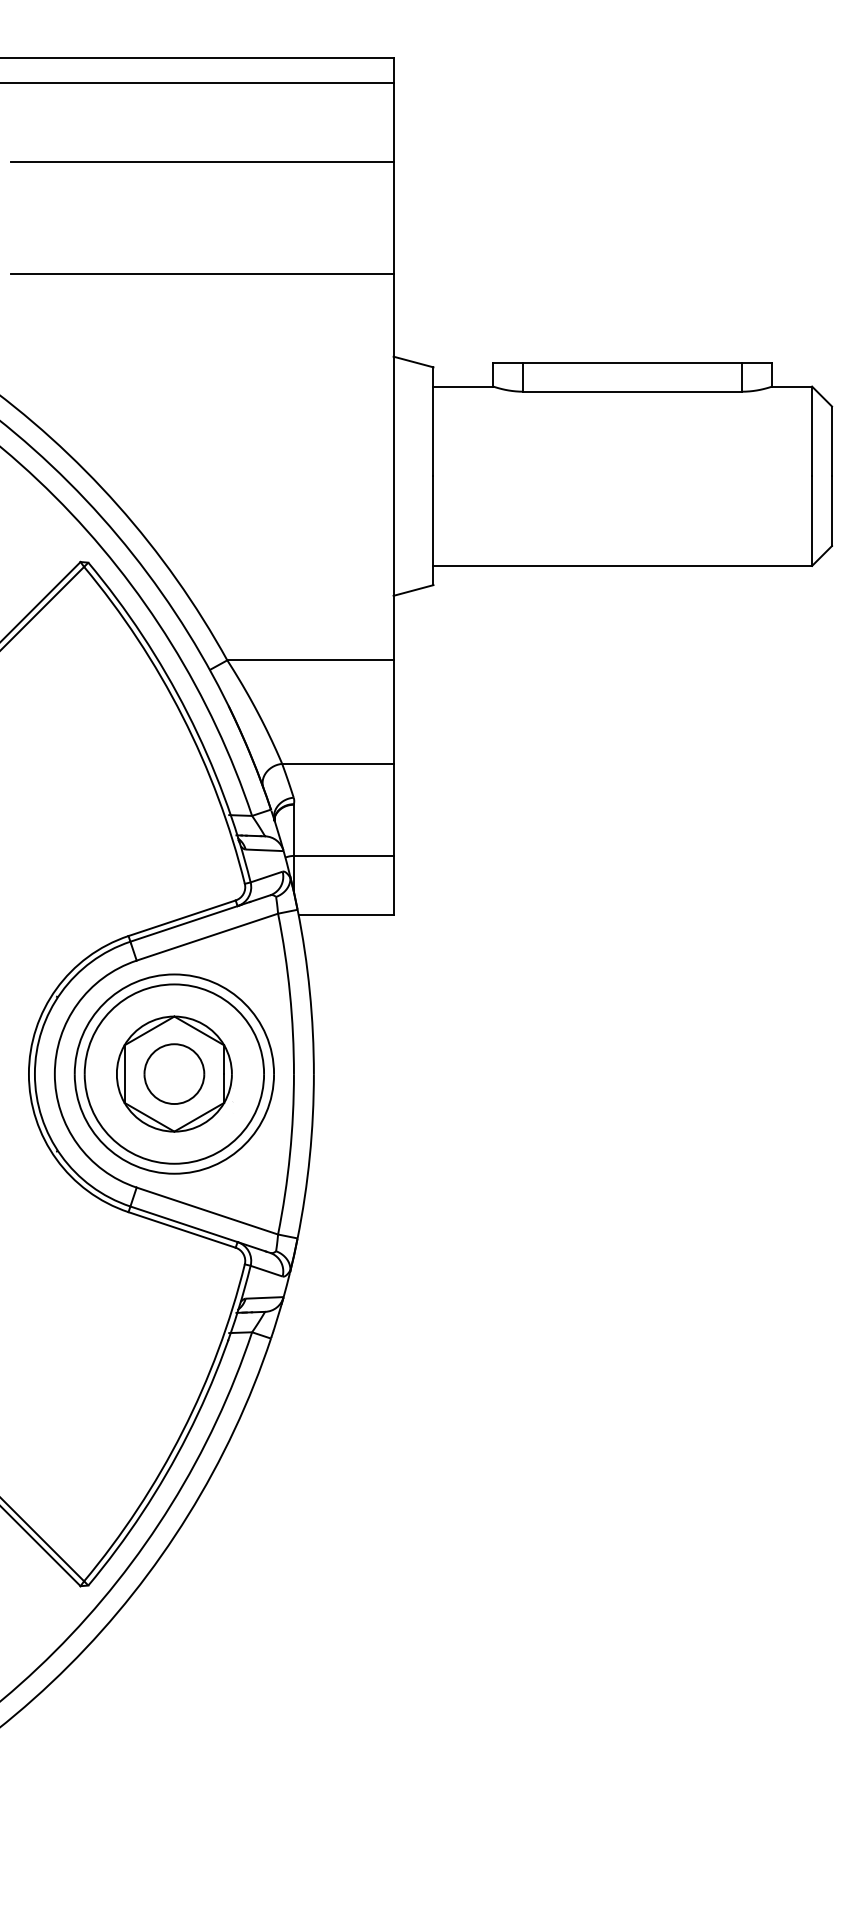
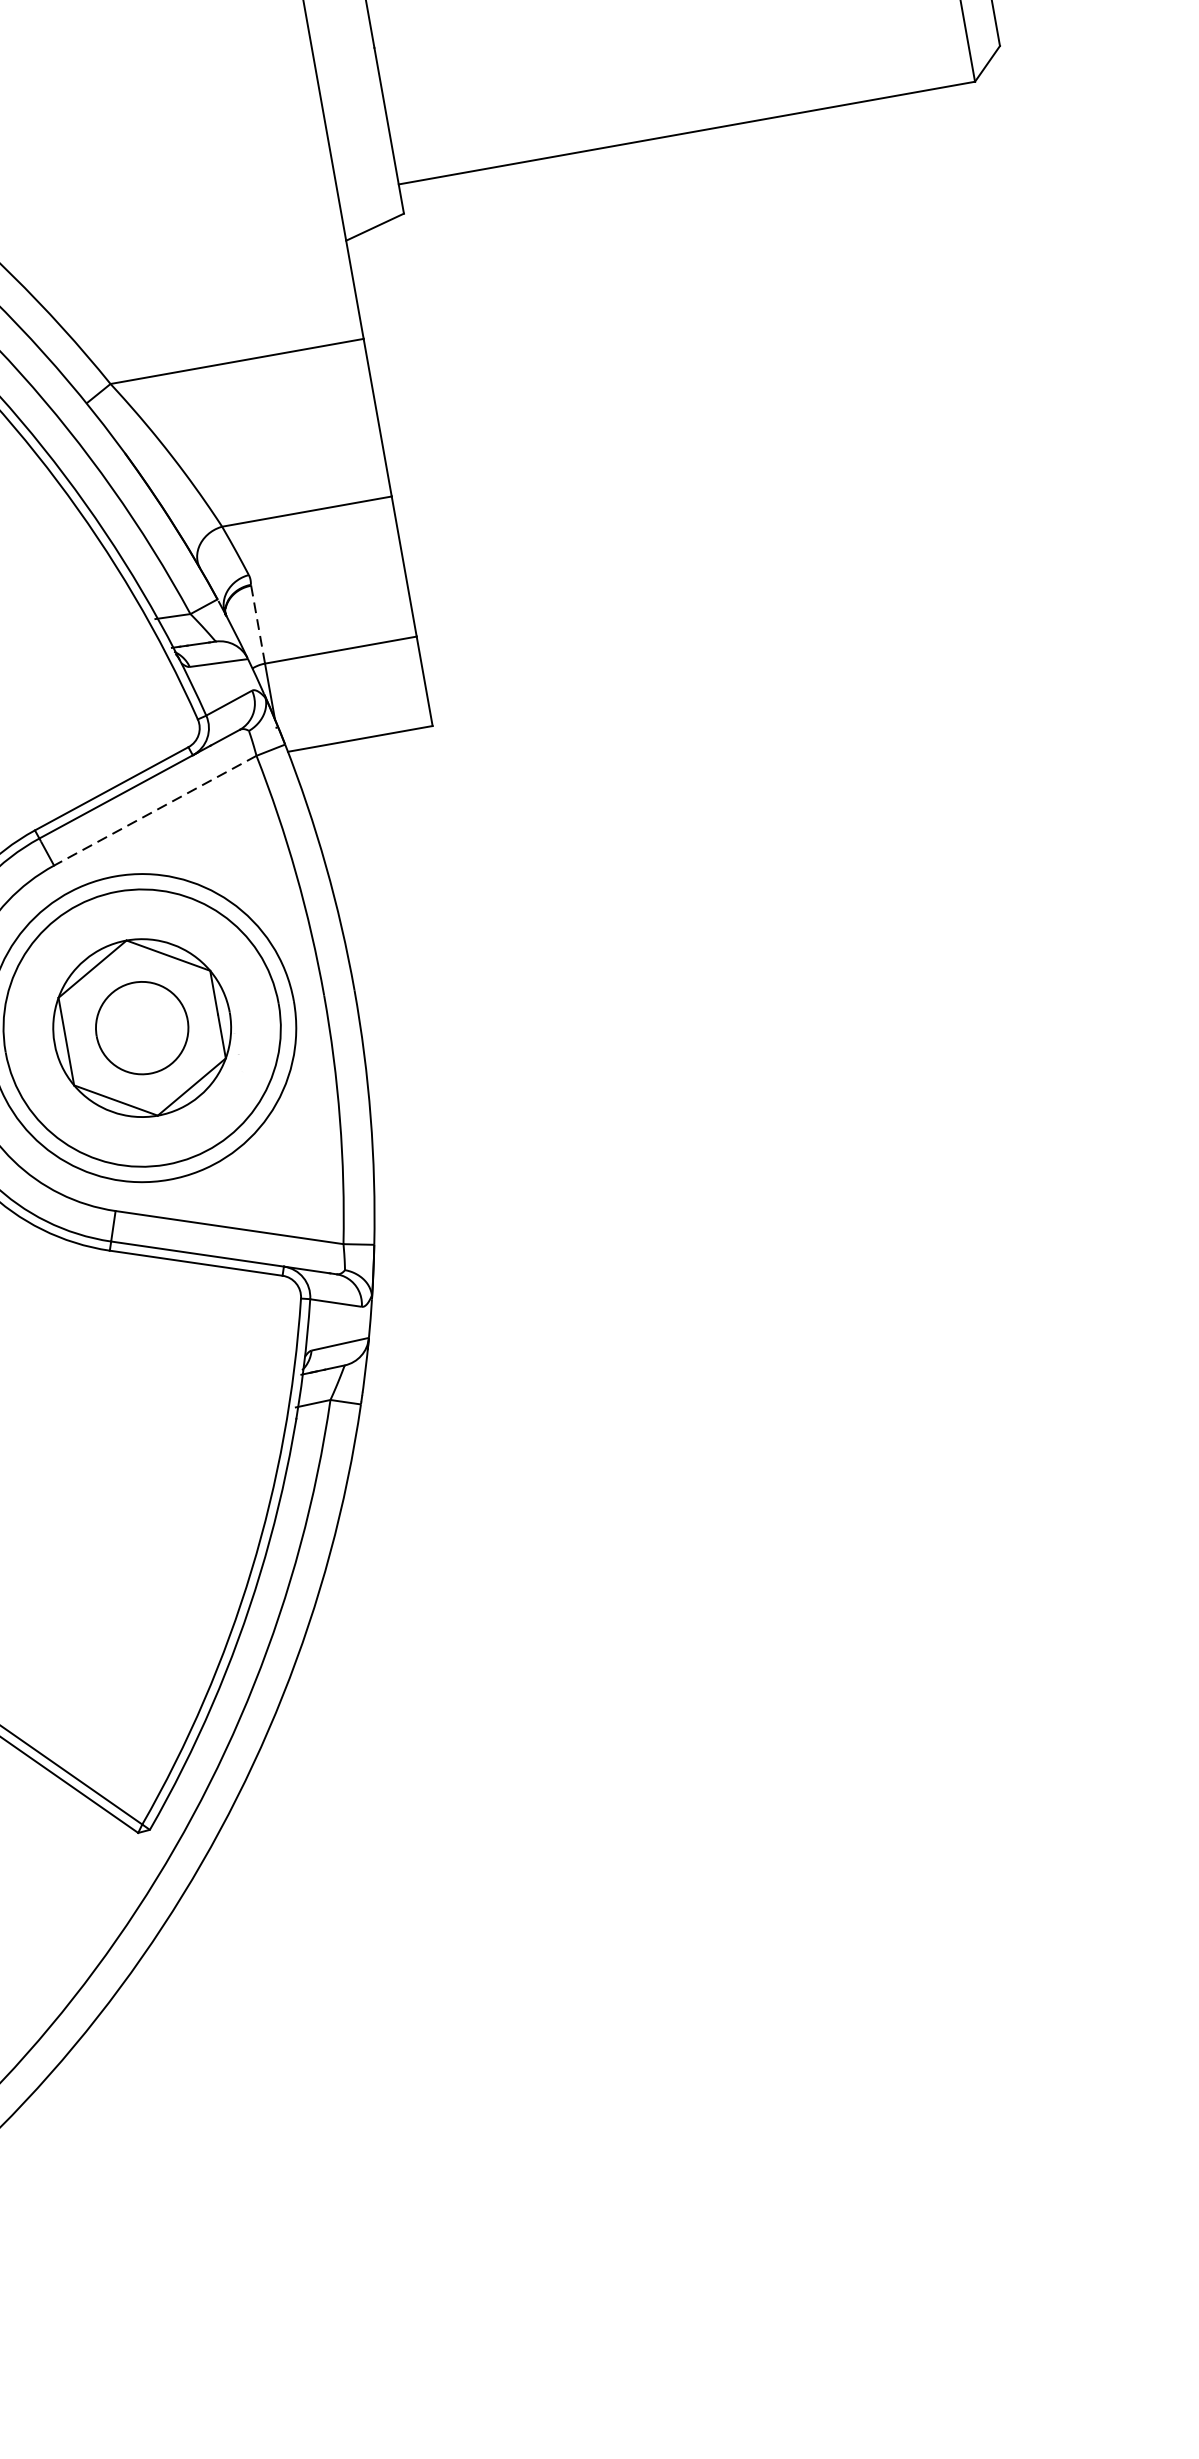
line: (293, 830) -> (257, 625), solid -> dashed
line: (206, 937) -> (154, 811), solid -> dashed

